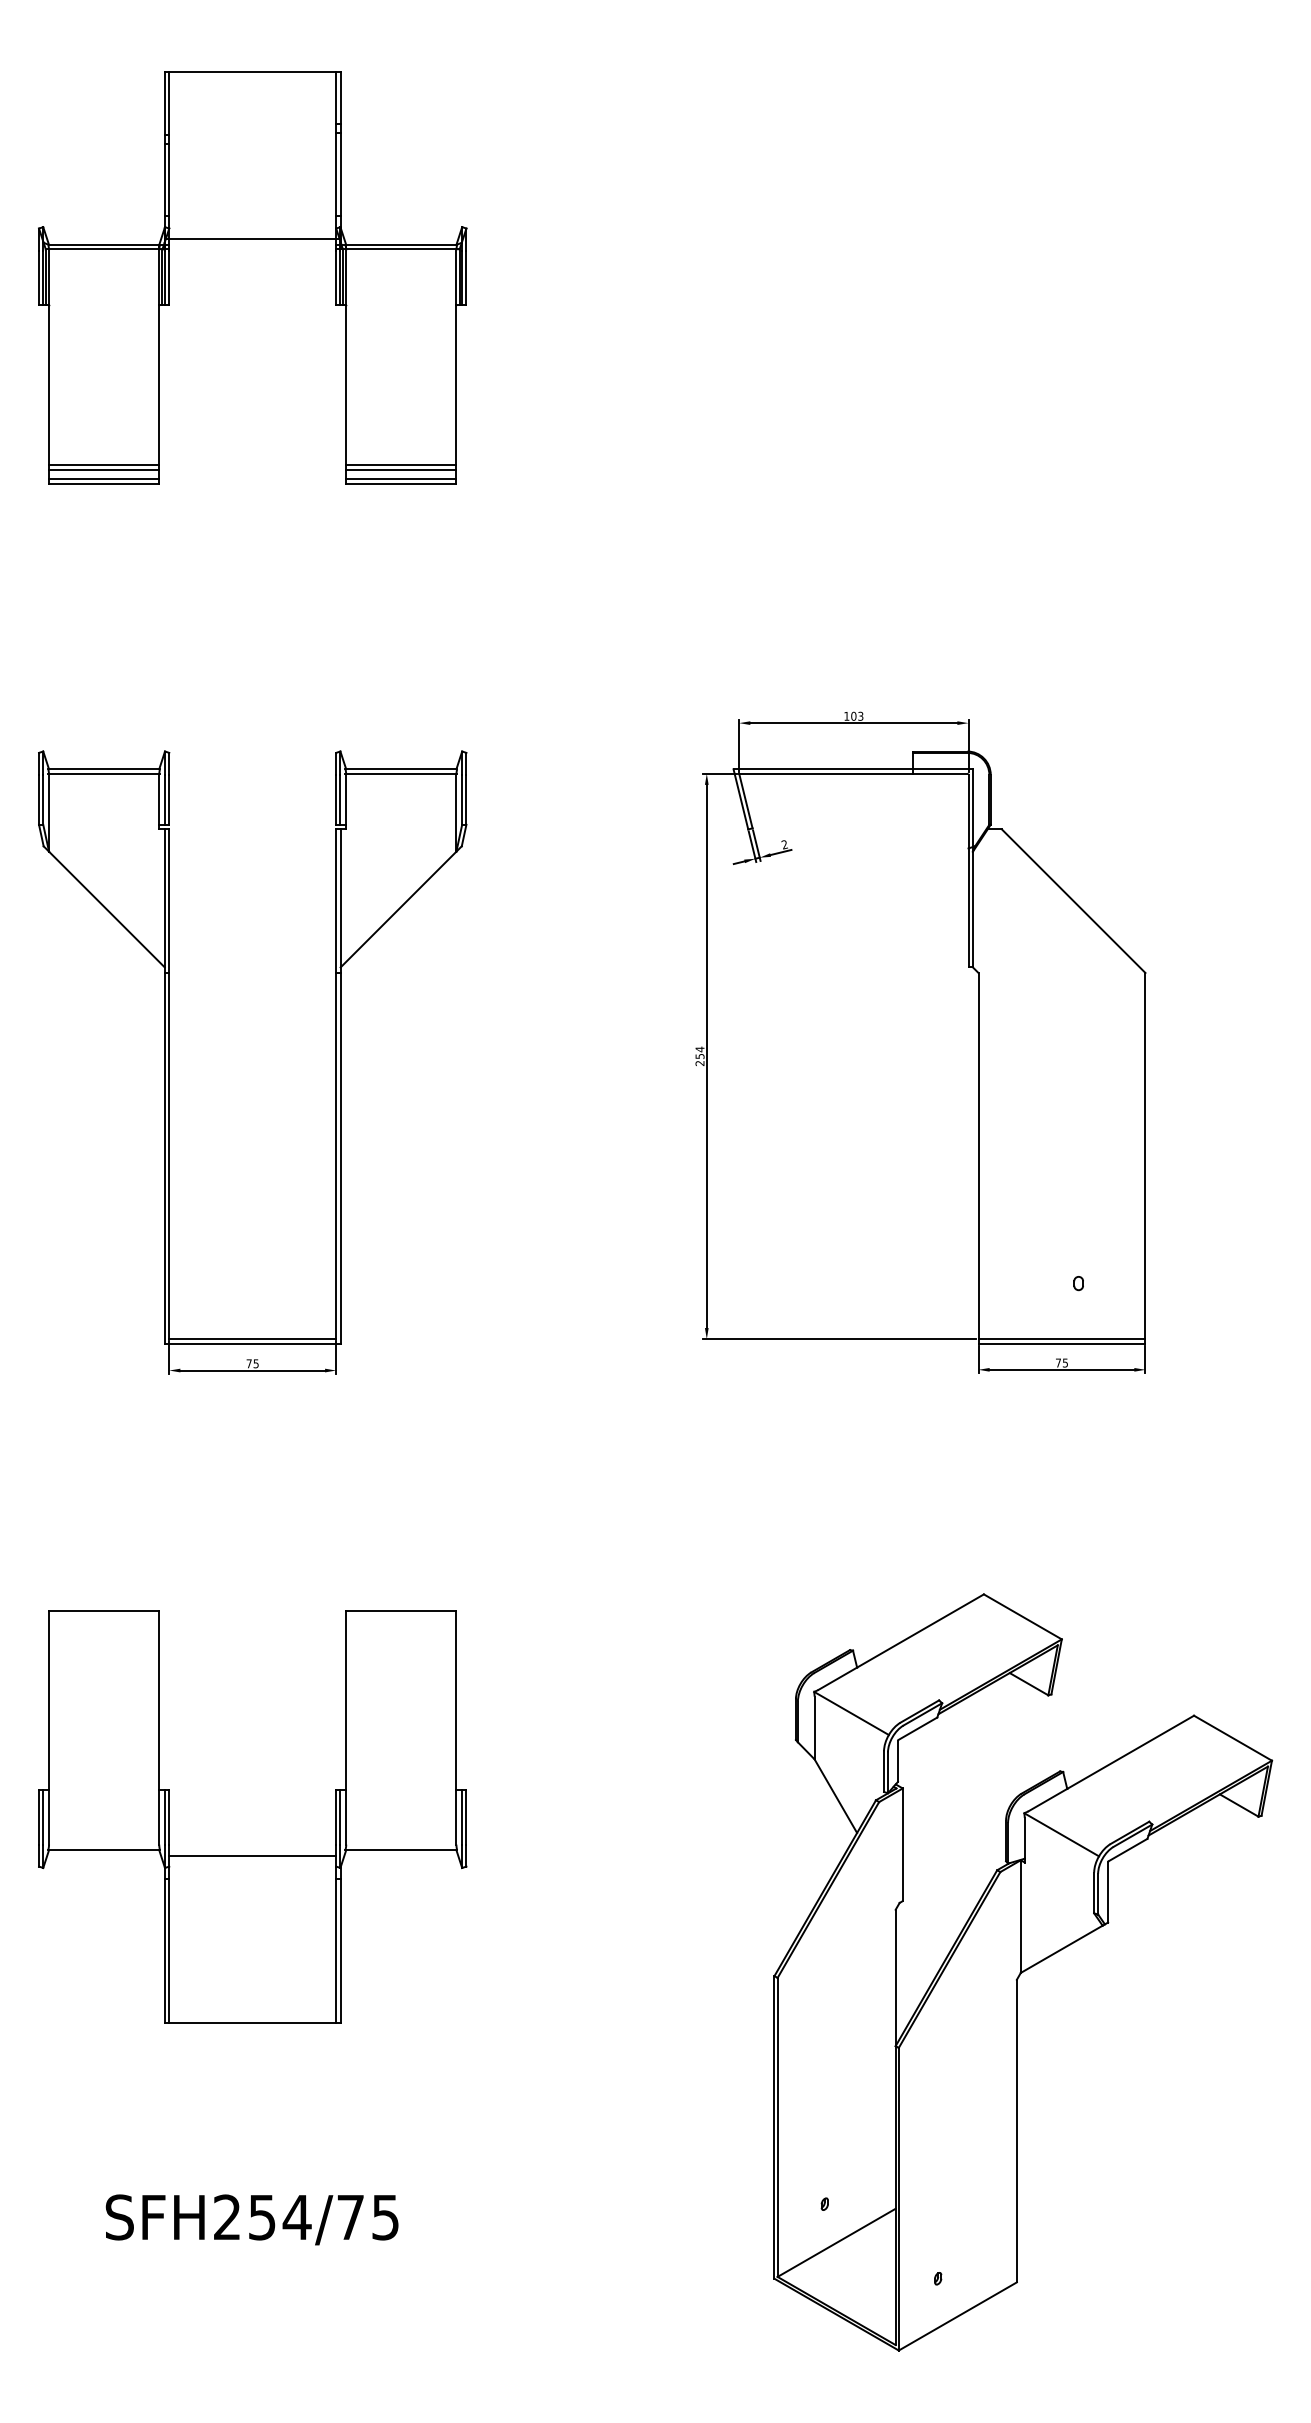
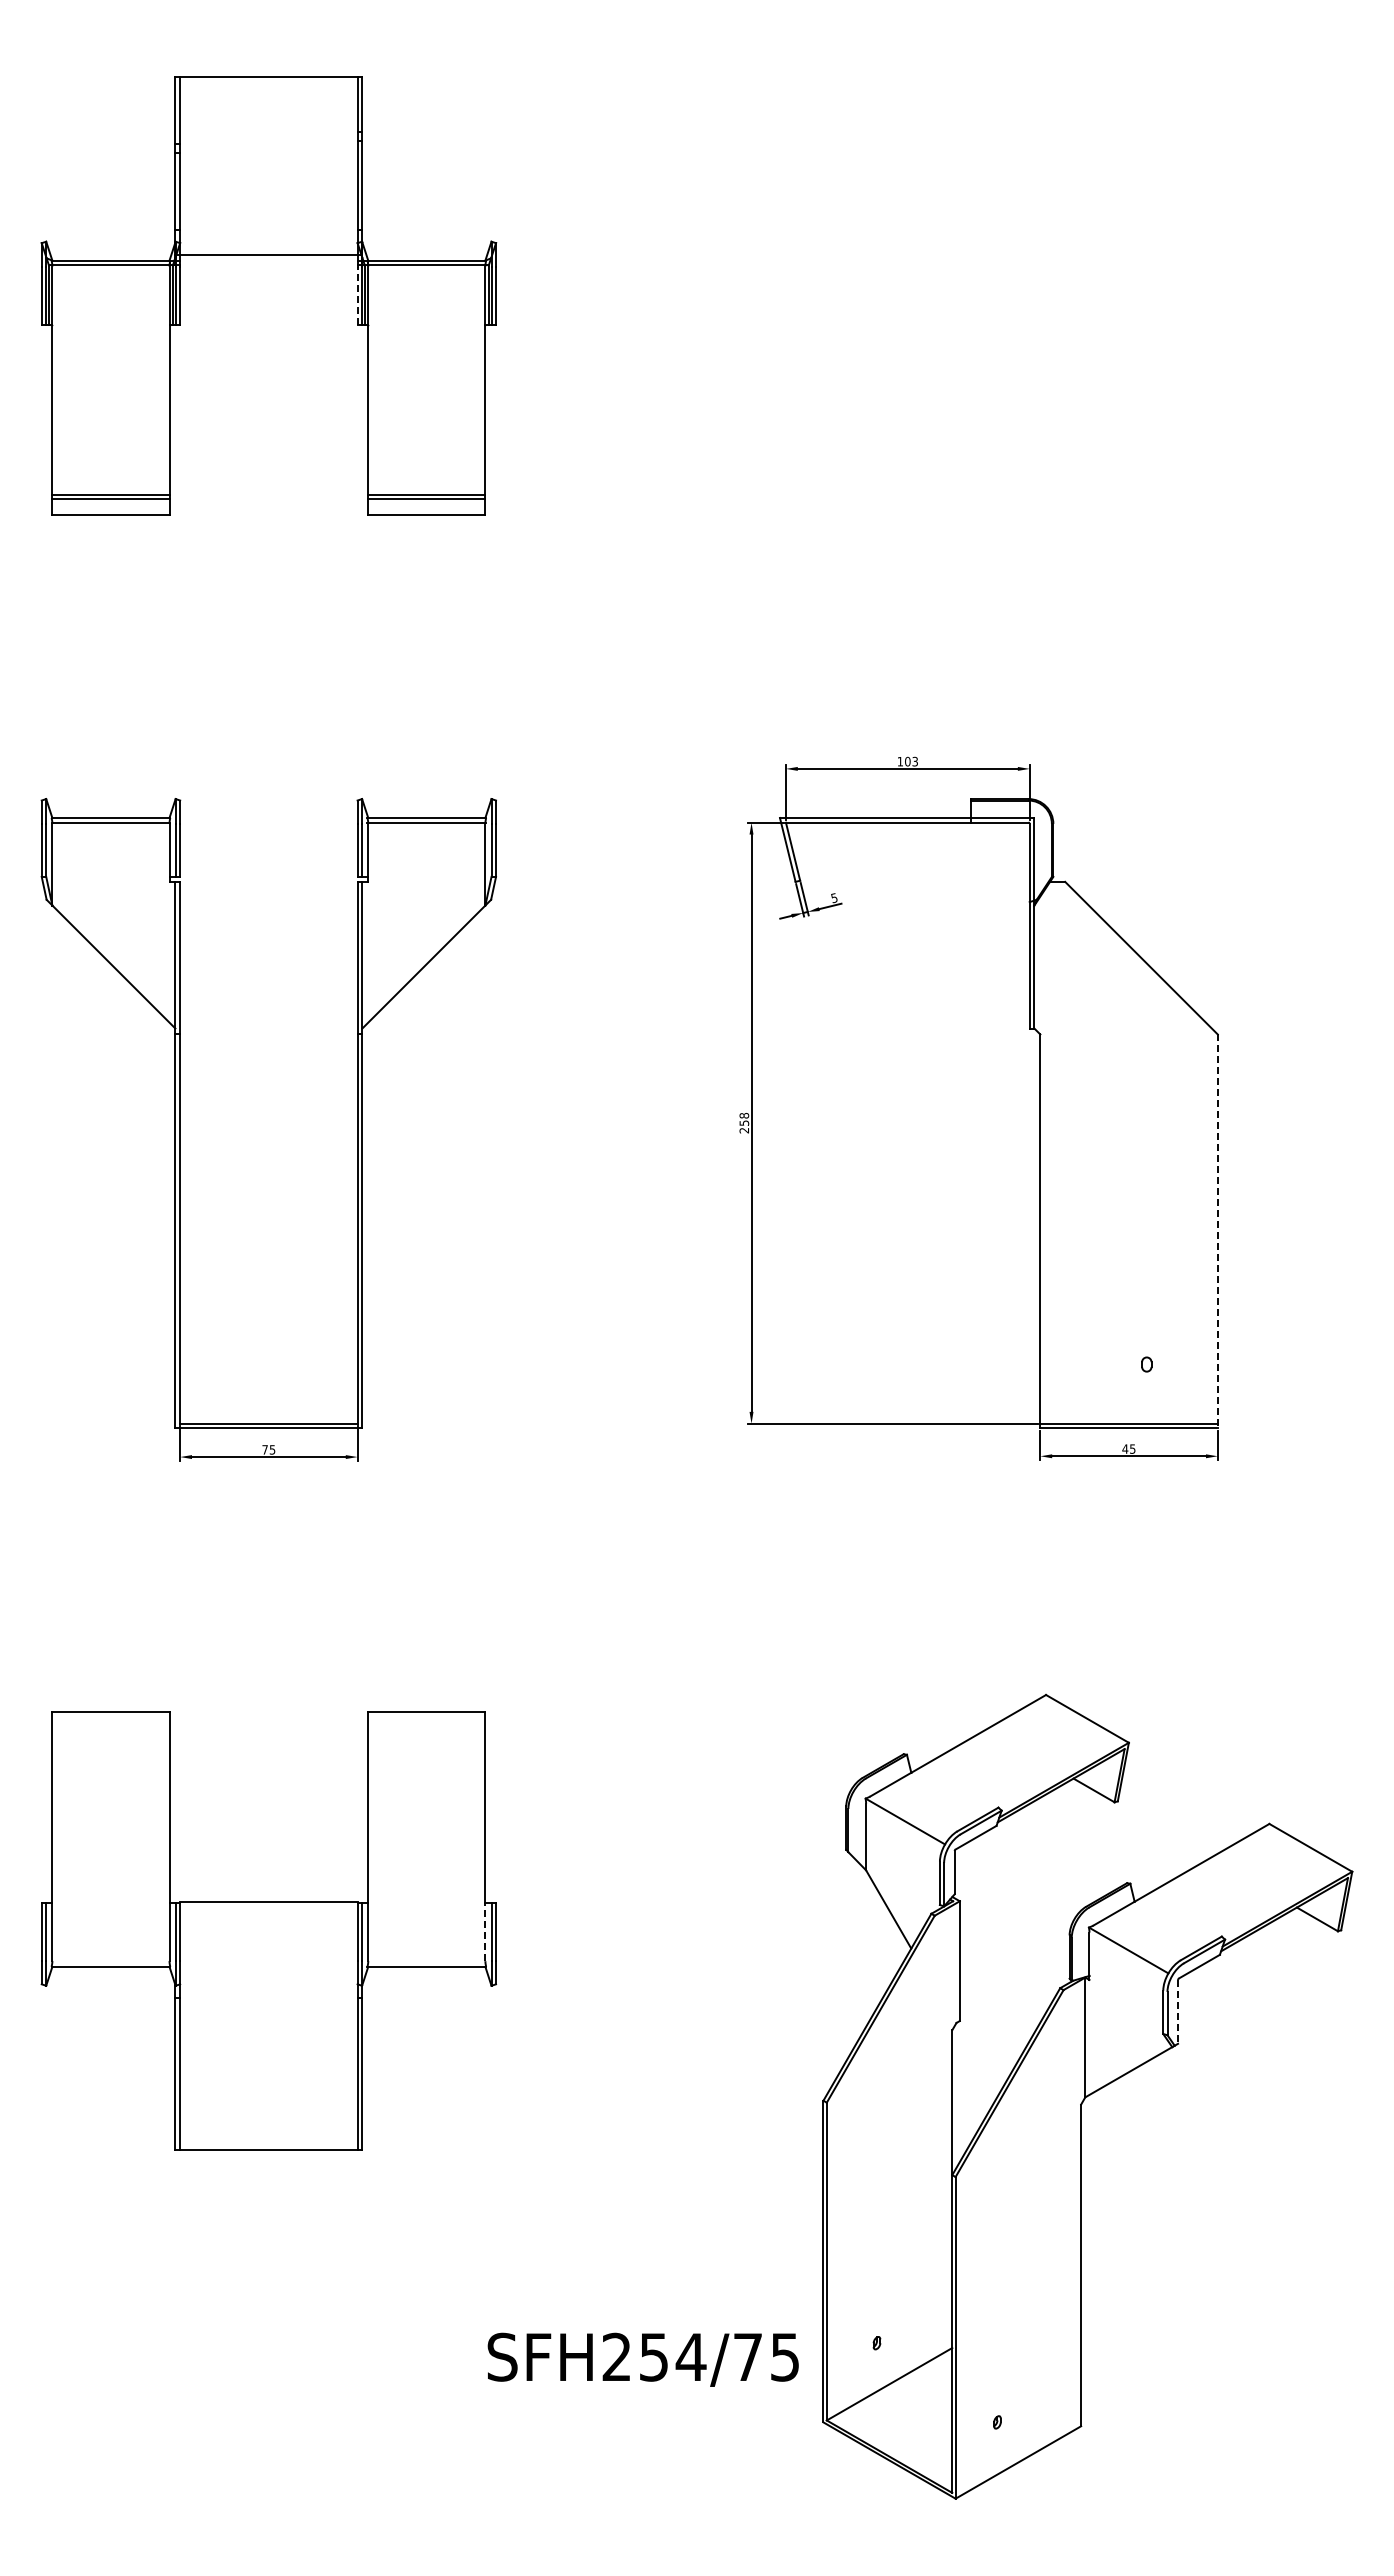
line: (336, 277) -> (357, 295), solid -> dashed
line: (103, 479) -> (110, 509), removed
line: (401, 479) -> (426, 509), removed
text: (783, 845) -> (833, 898), 2 -> 5
text: (700, 1049) -> (744, 1115), 254 -> 258
line: (1145, 1158) -> (1217, 1231), solid -> dashed
text: (1058, 1362) -> (1125, 1448), 75 -> 45
line: (456, 1816) -> (485, 1931), solid -> dashed
line: (252, 1855) -> (268, 1901), moved
line: (1108, 1892) -> (1178, 2011), solid -> dashed
text: (251, 2219) -> (642, 2359), moved

